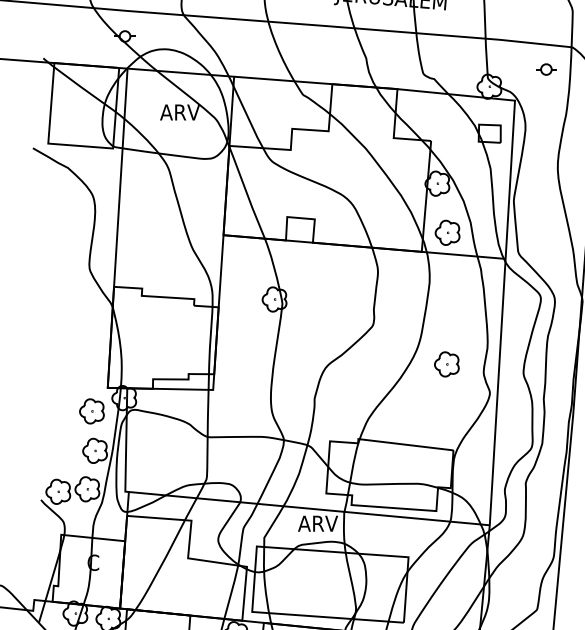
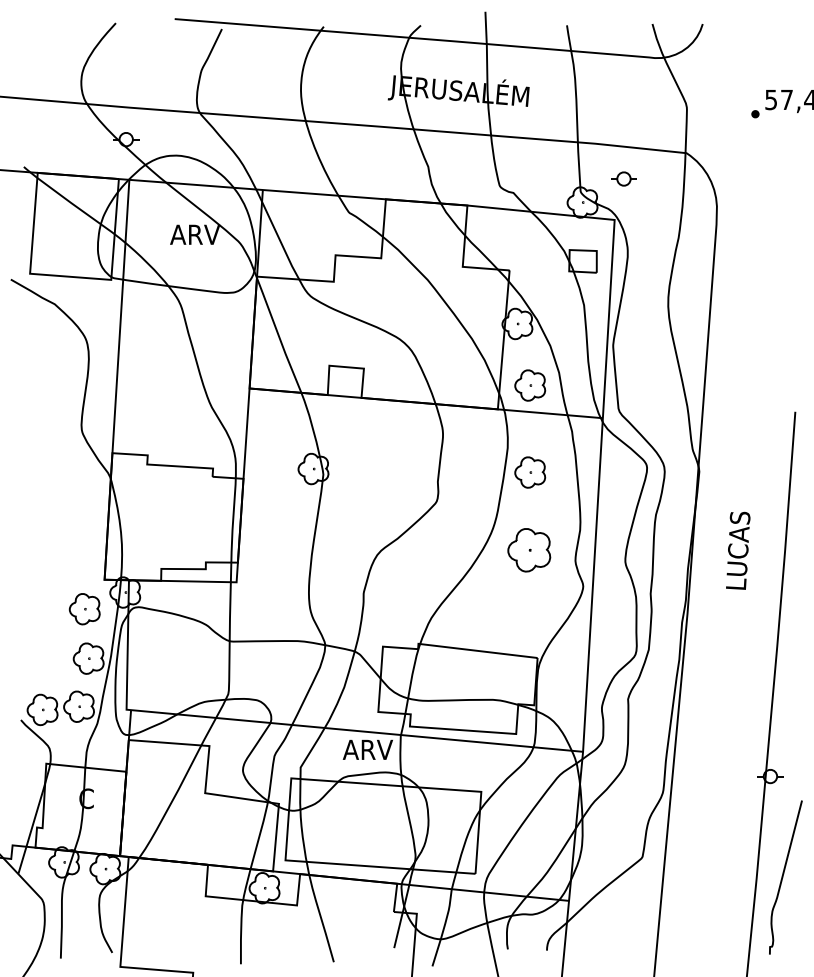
part: (546, 69) -> (623, 178), moved
part: (447, 302) -> (530, 472), added
part: (447, 364) -> (529, 550), size x1.4

